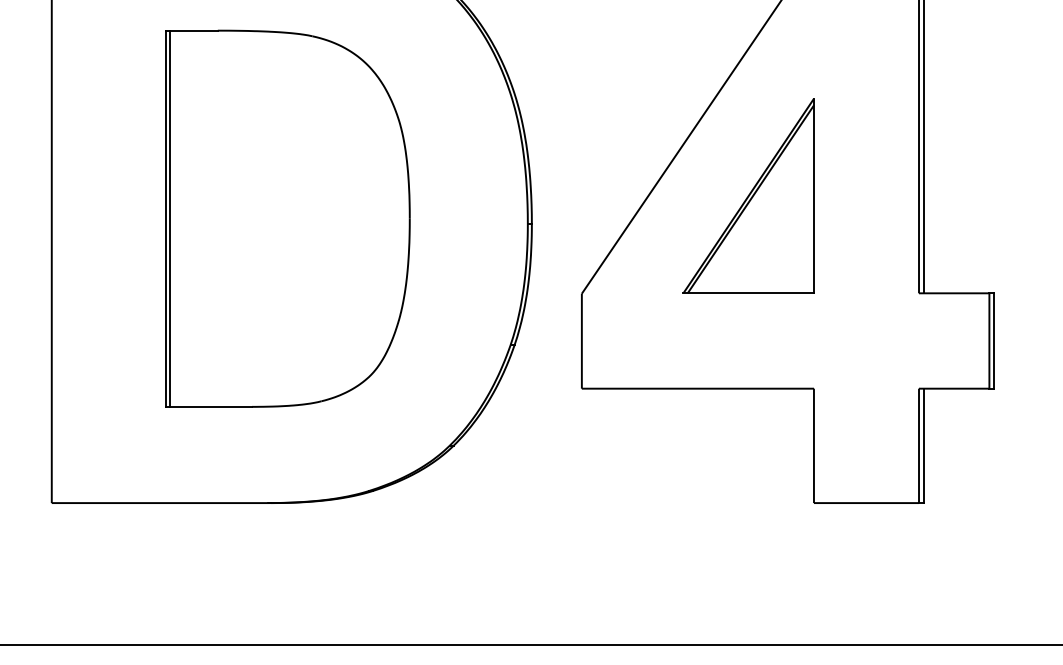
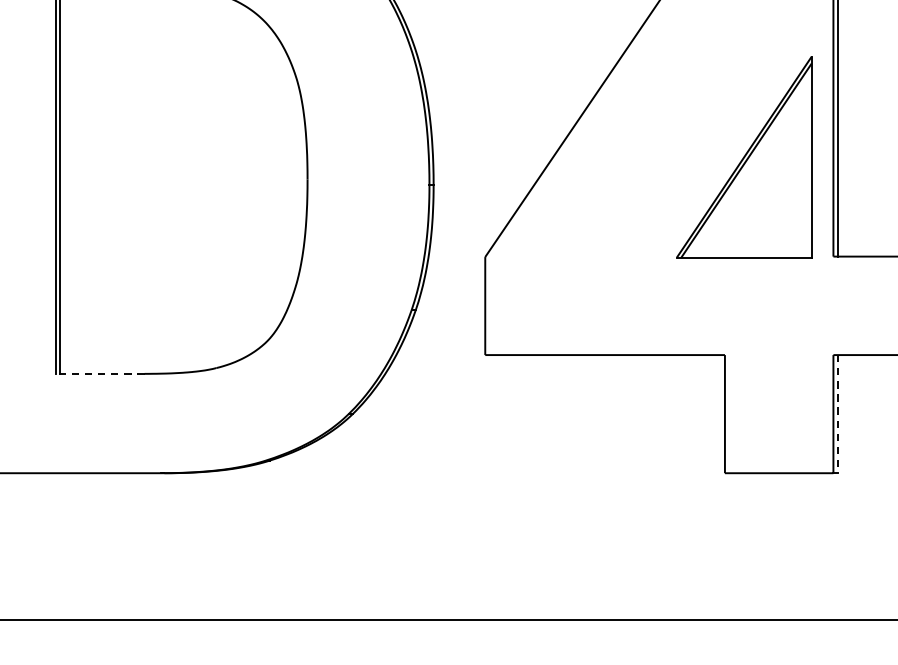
part: (748, 195) -> (744, 156), moved
line: (209, 406) -> (100, 373), solid -> dashed
line: (923, 446) -> (838, 414), solid -> dashed

